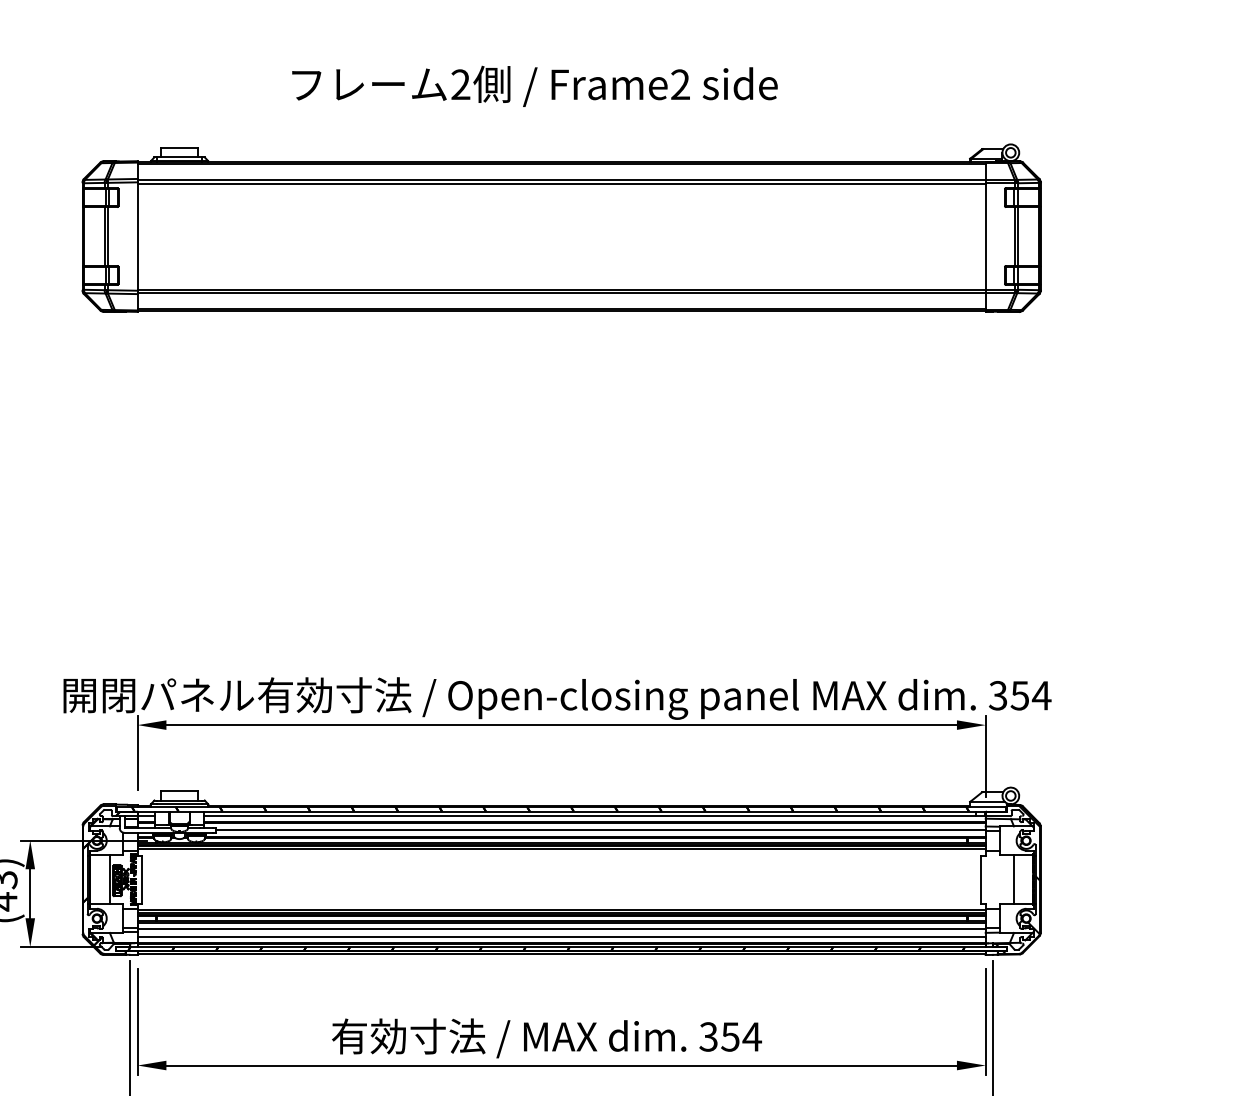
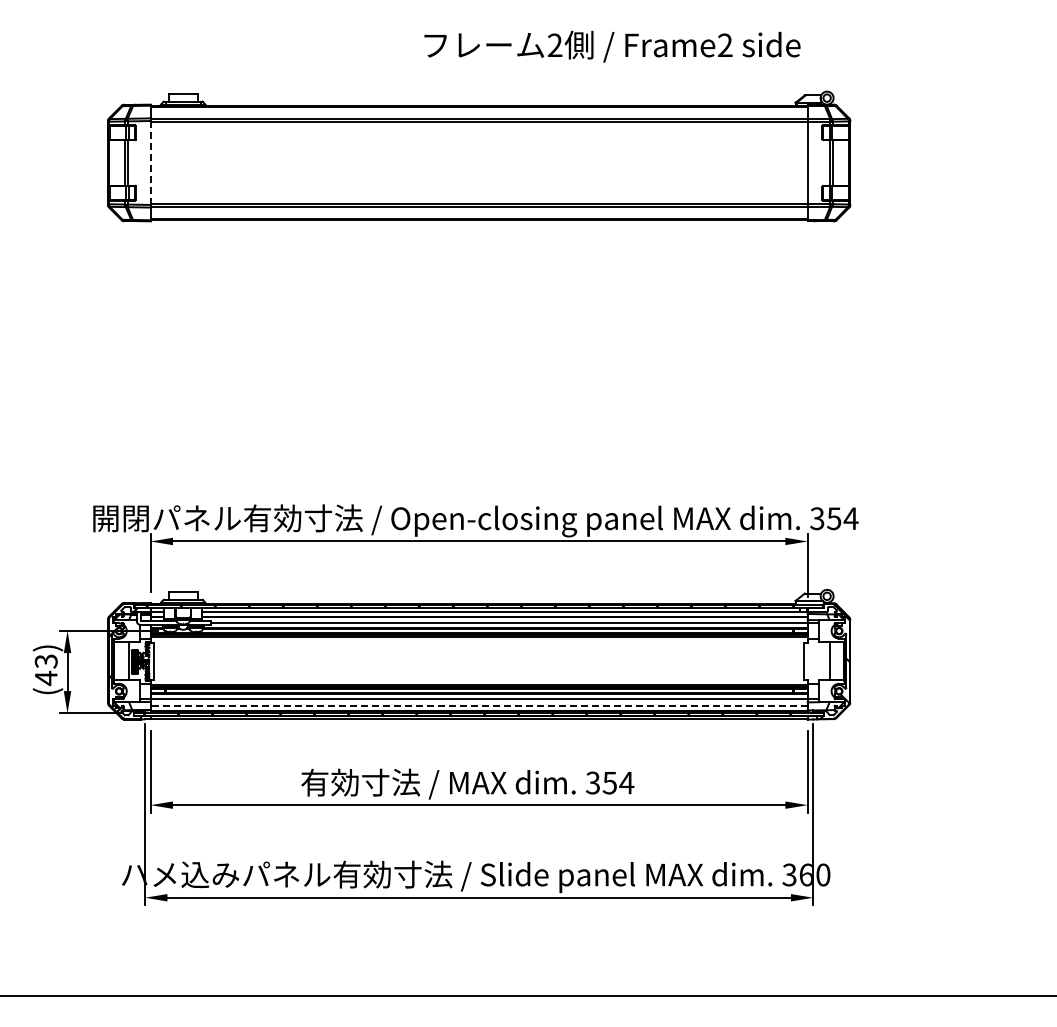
text: (534, 86) -> (612, 46), moved
line: (137, 235) -> (150, 162), solid -> dashed
line: (560, 936) -> (478, 705), solid -> dashed

